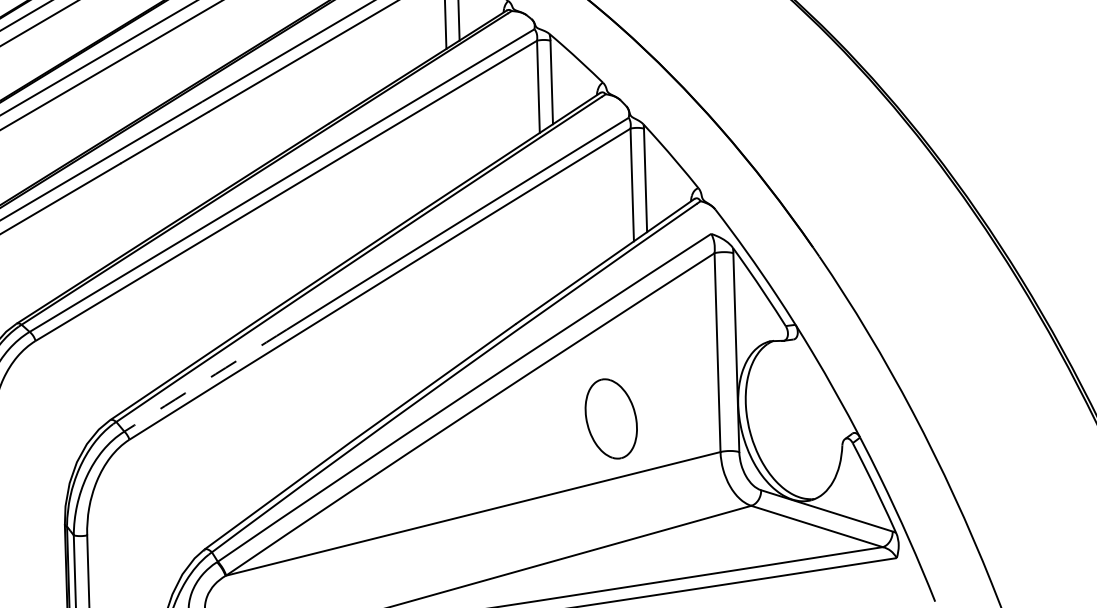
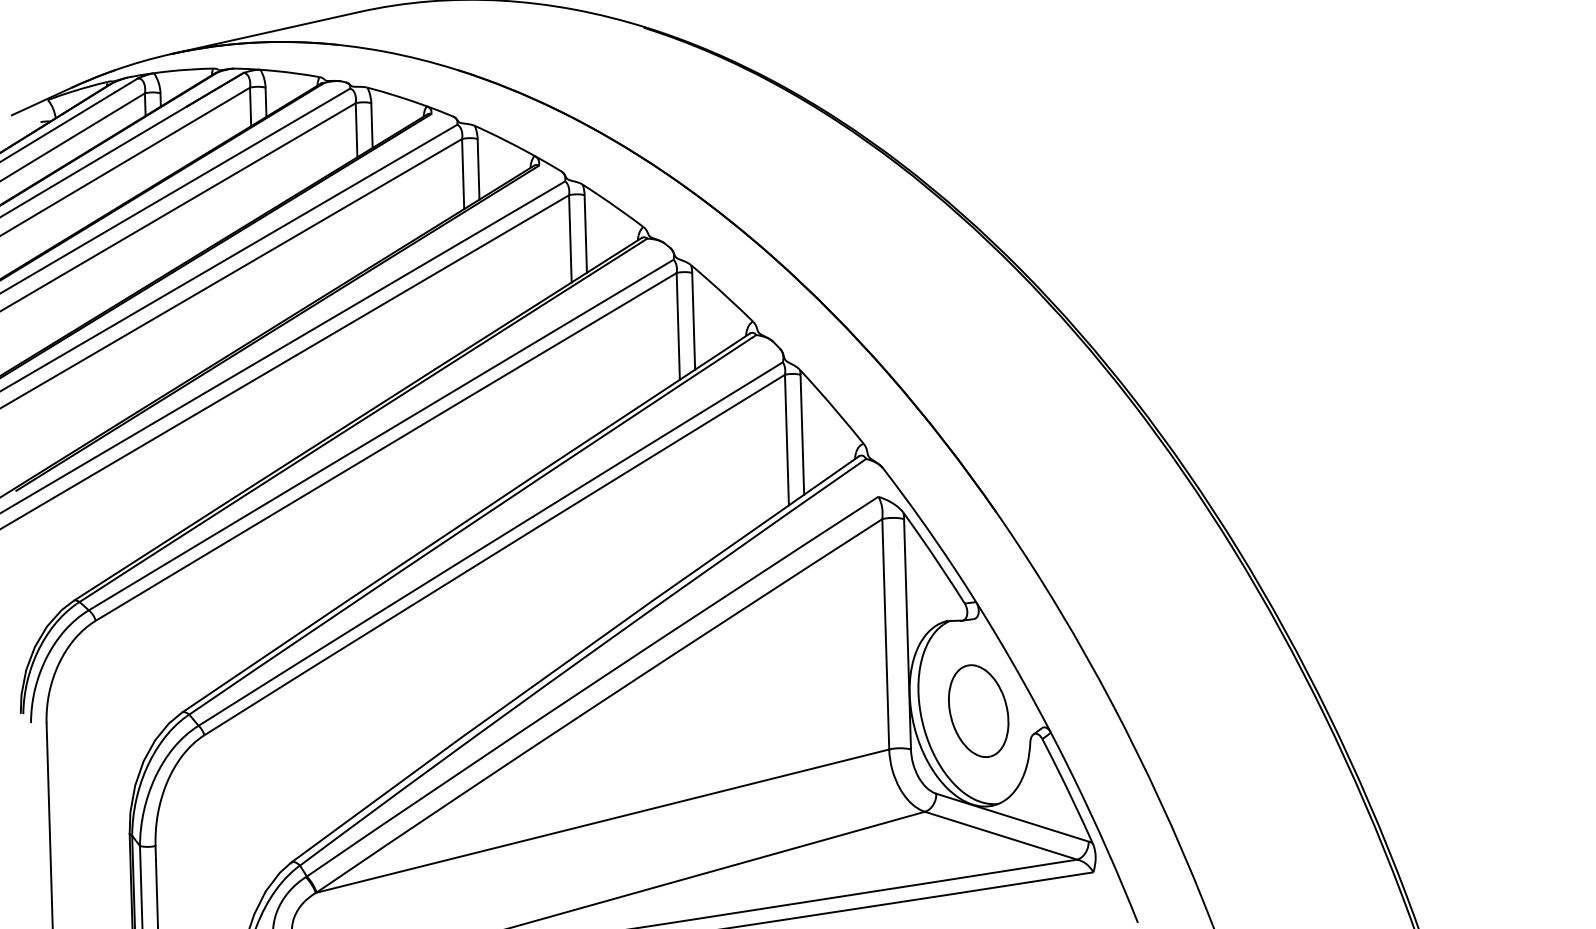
arc: (205, 380) -> (292, 666), dashed -> solid
part: (611, 418) -> (978, 710), moved

